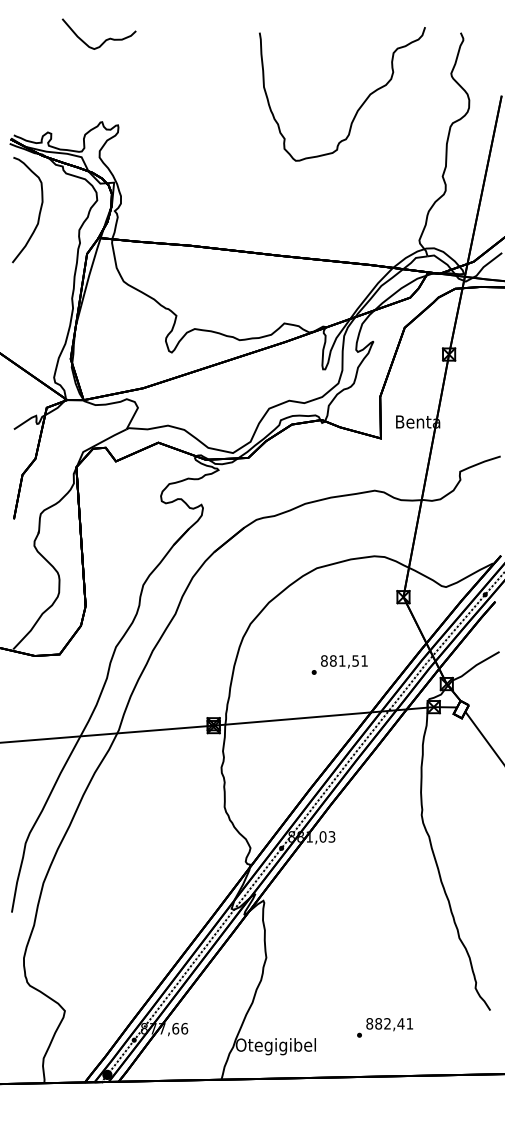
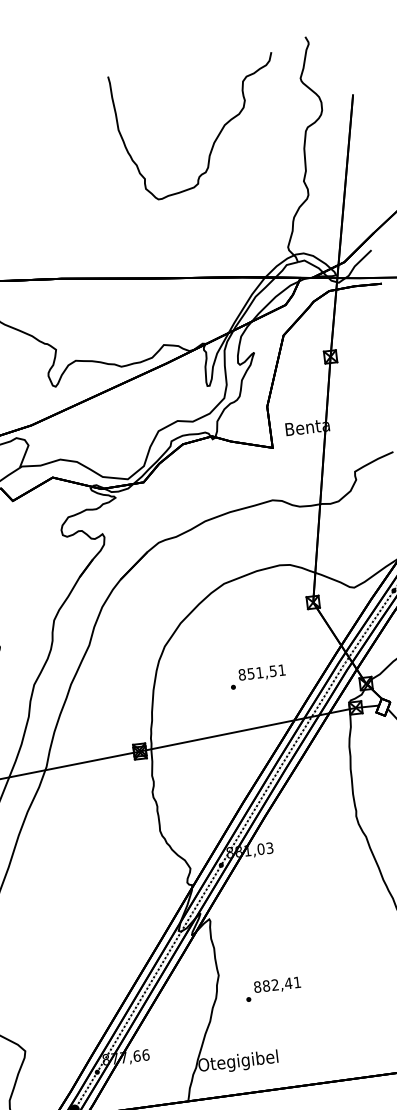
curve: (360, 105) -> (216, 137), moved
text: (332, 660) -> (250, 673), 881,51 -> 851,51
text: (384, 1027) -> (272, 988), moved

